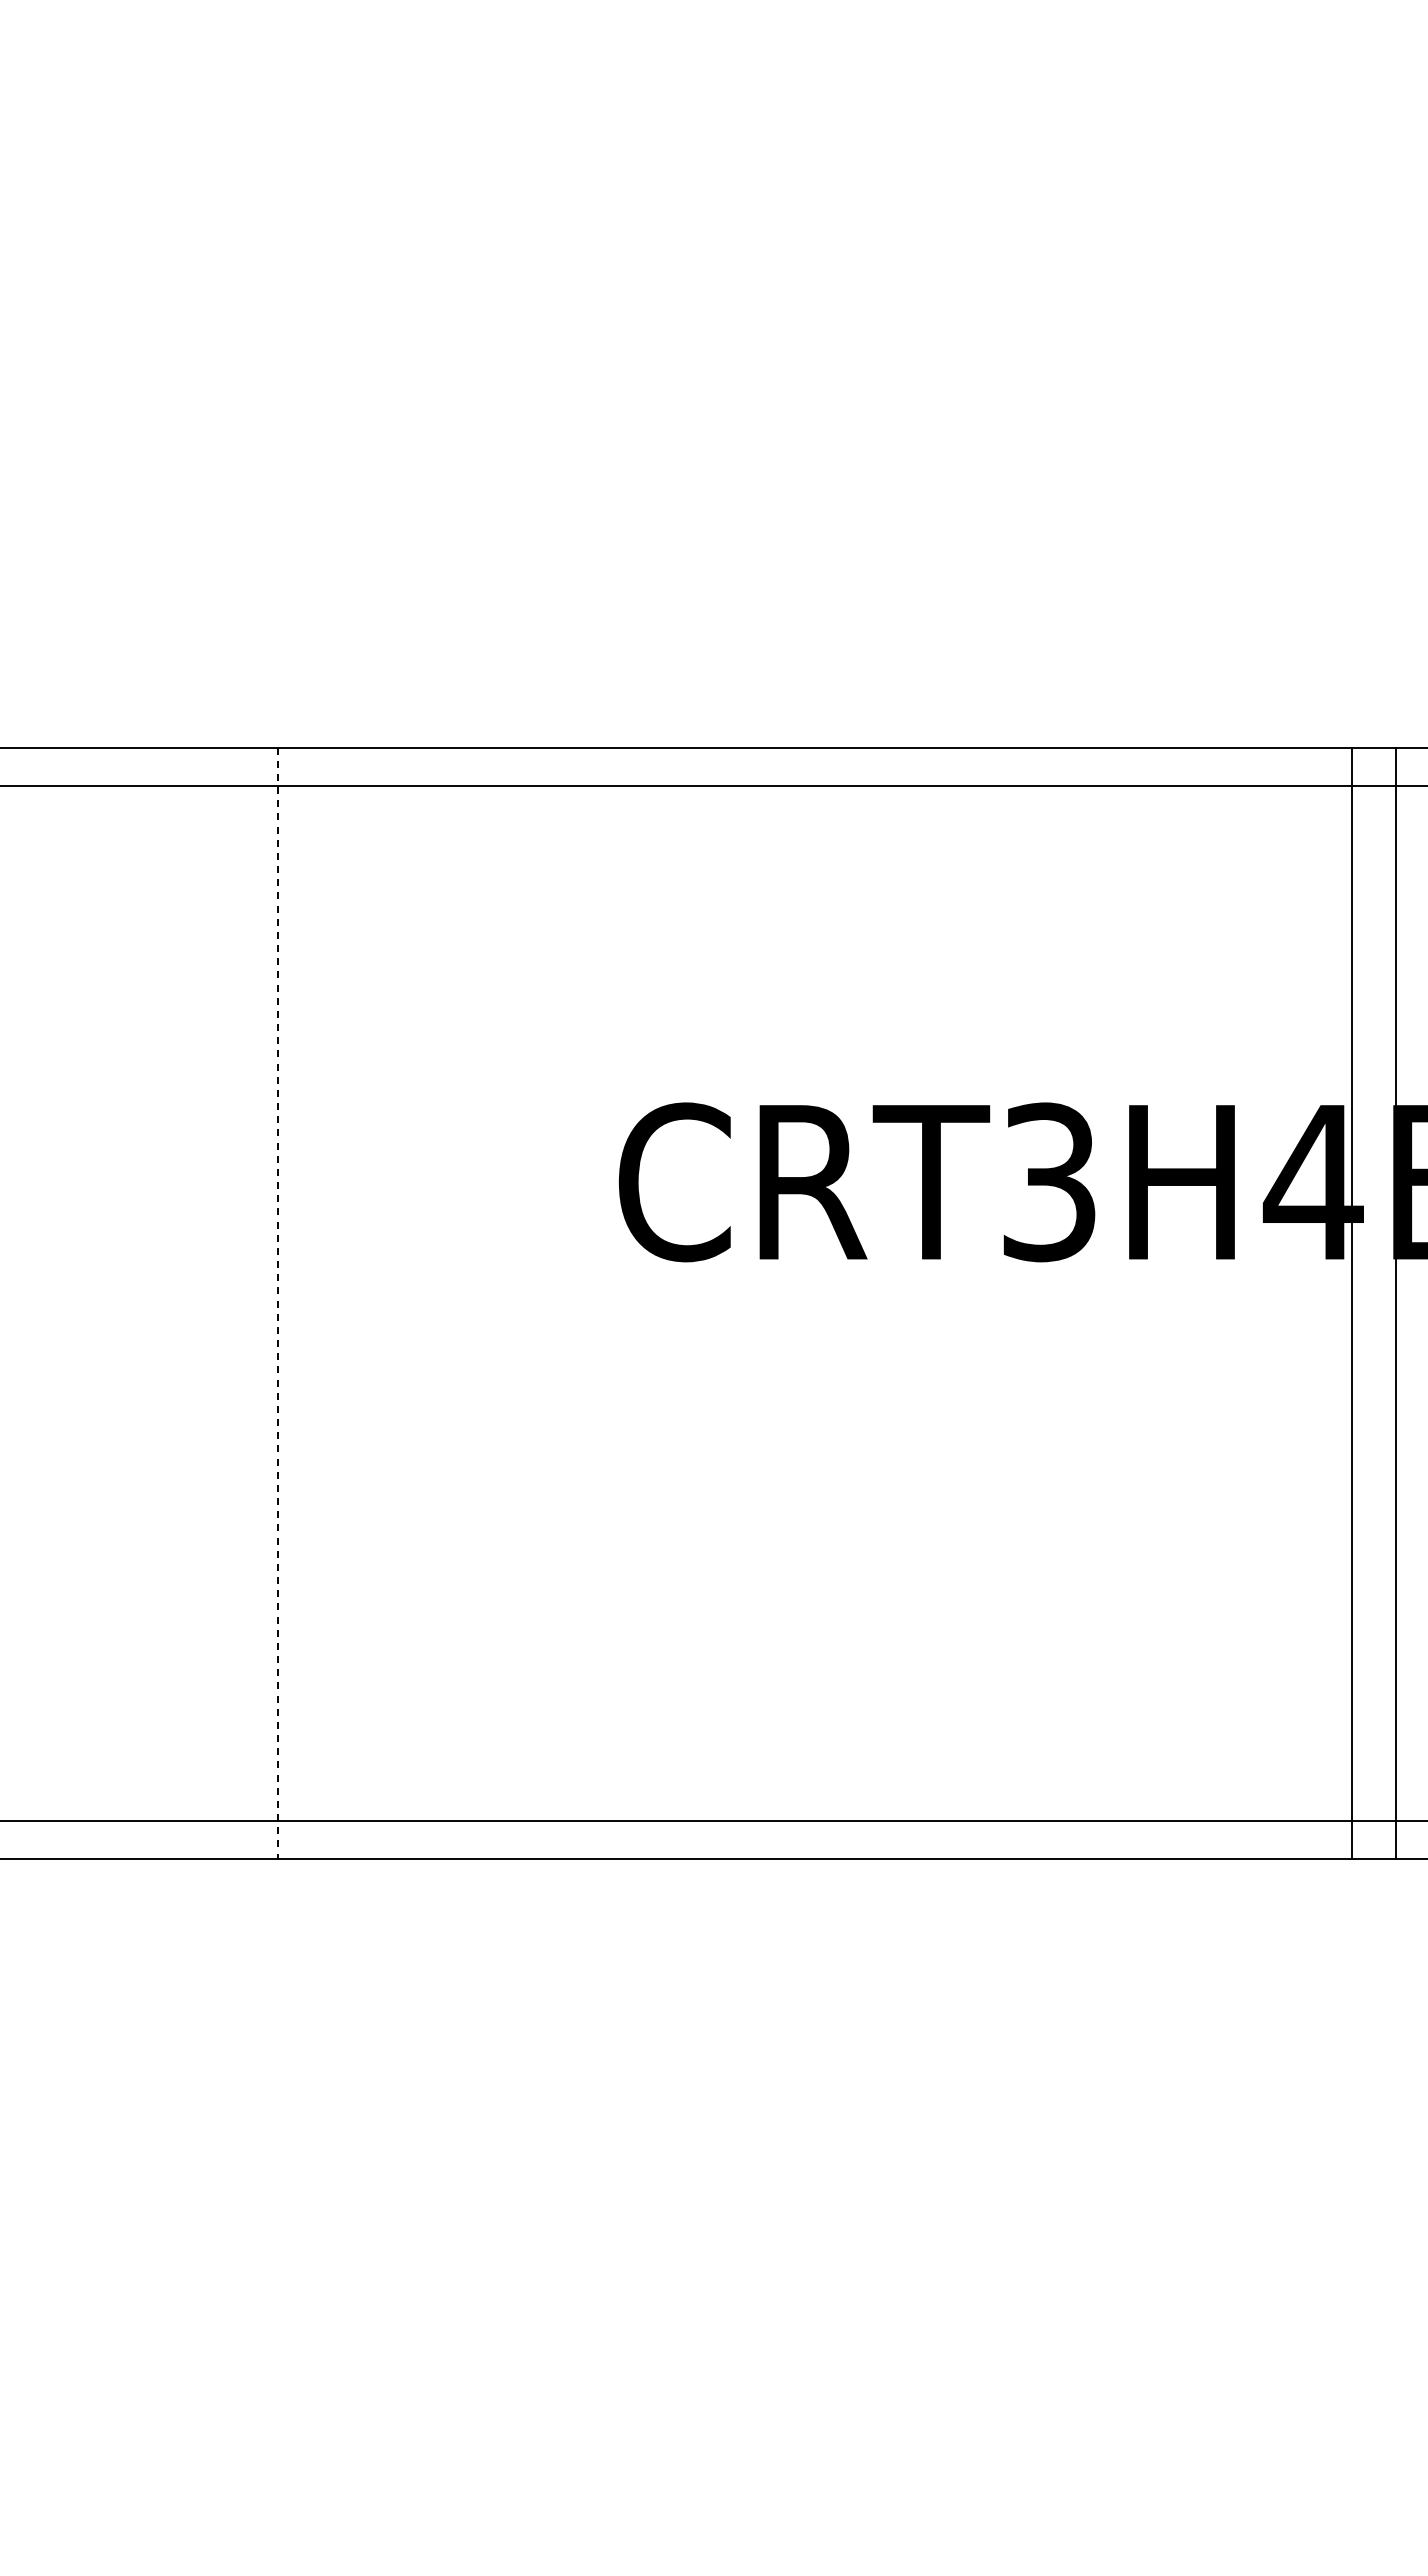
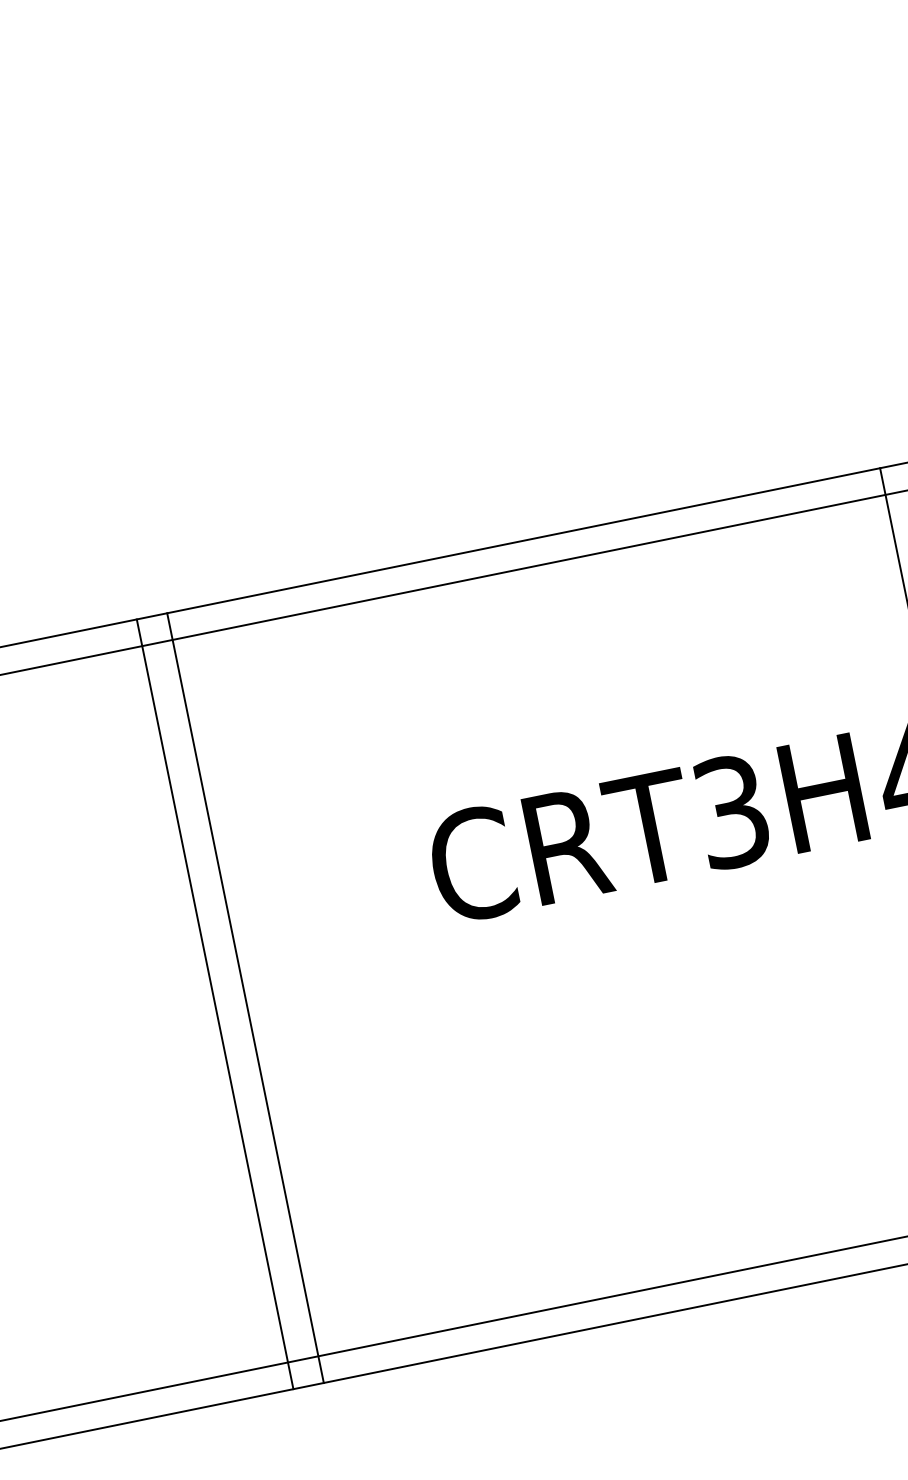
line: (278, 1303) -> (215, 1004), dashed -> solid
line: (322, 1303) -> (245, 998), added

